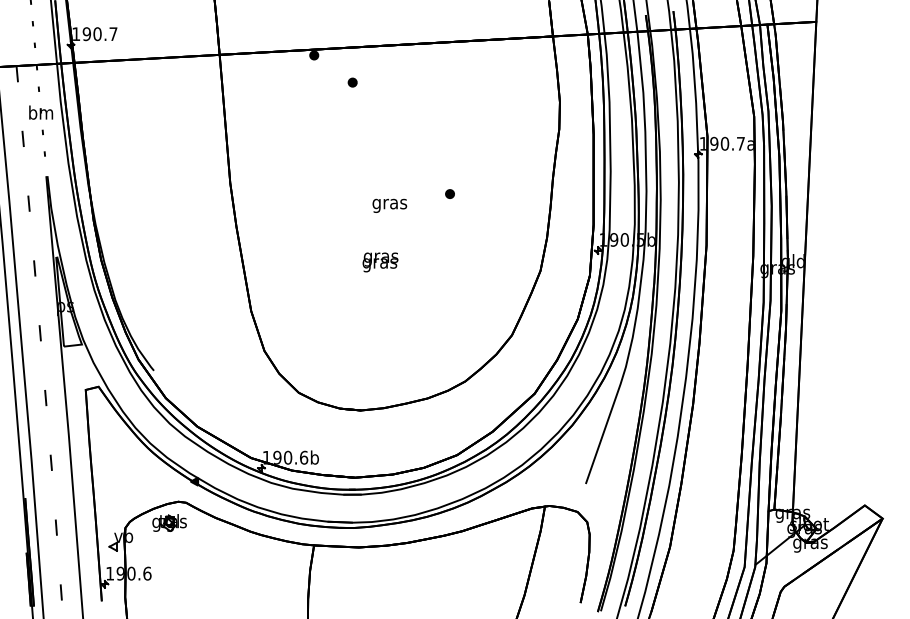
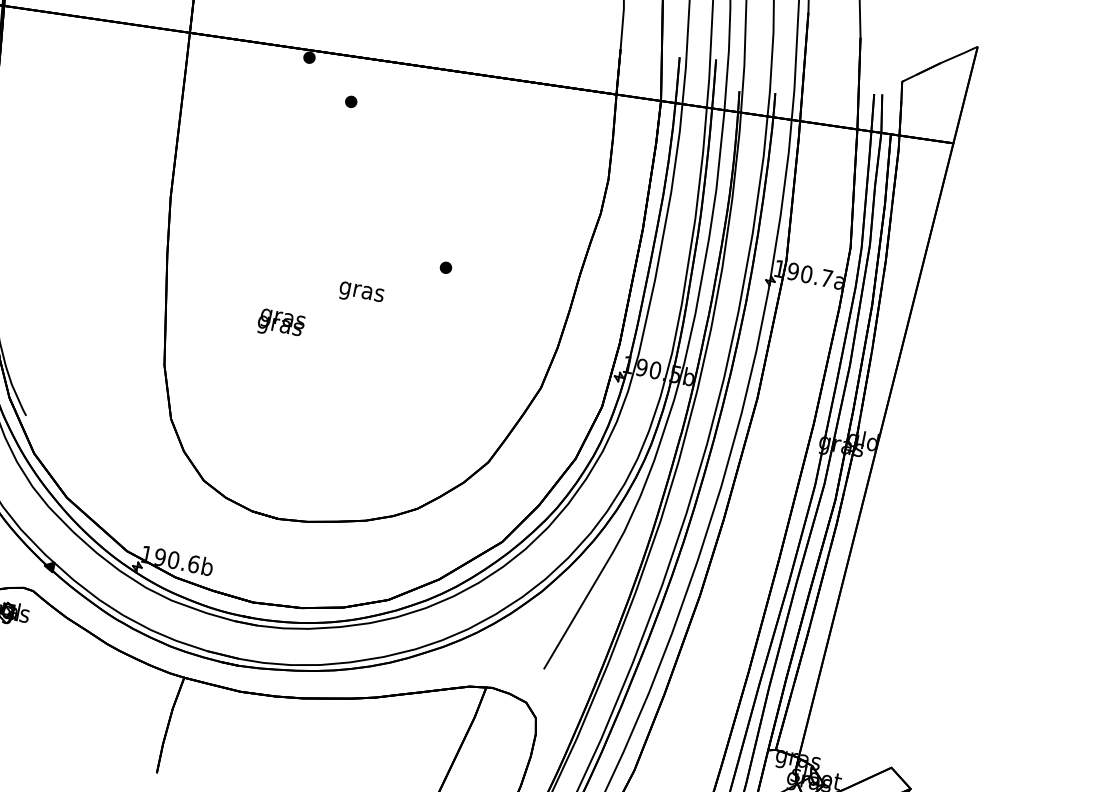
text: (389, 205) -> (361, 293), moved
text: (380, 262) -> (281, 324), moved

